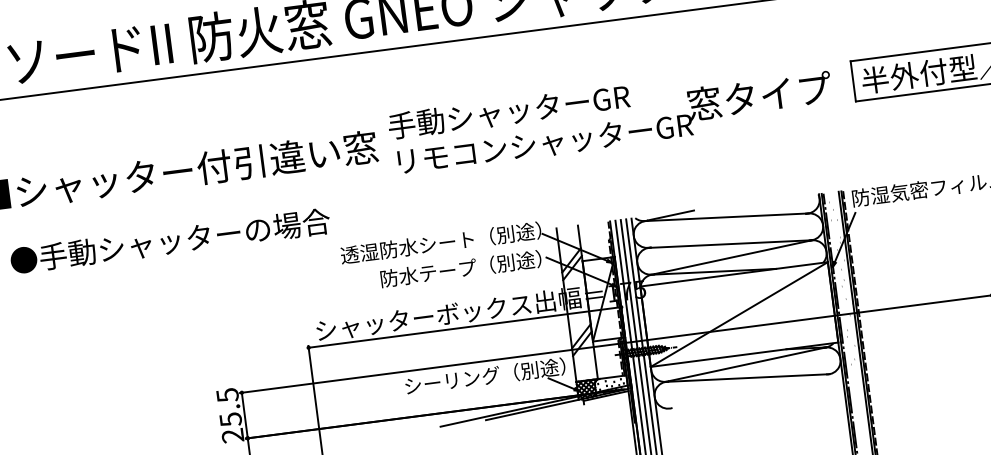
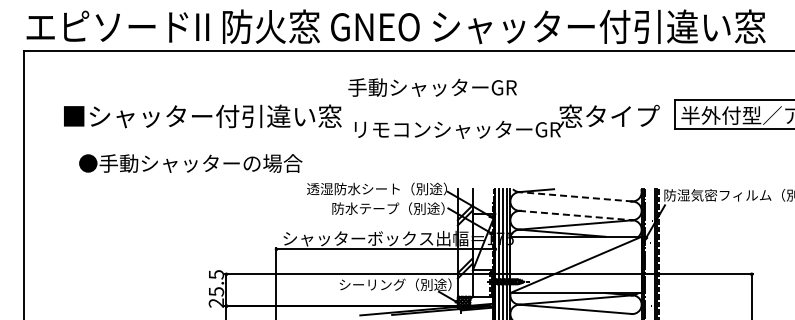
text: (508, 111) -> (432, 87), moved
line: (725, 216) -> (575, 196), solid -> dashed
line: (730, 243) -> (576, 215), solid -> dashed

